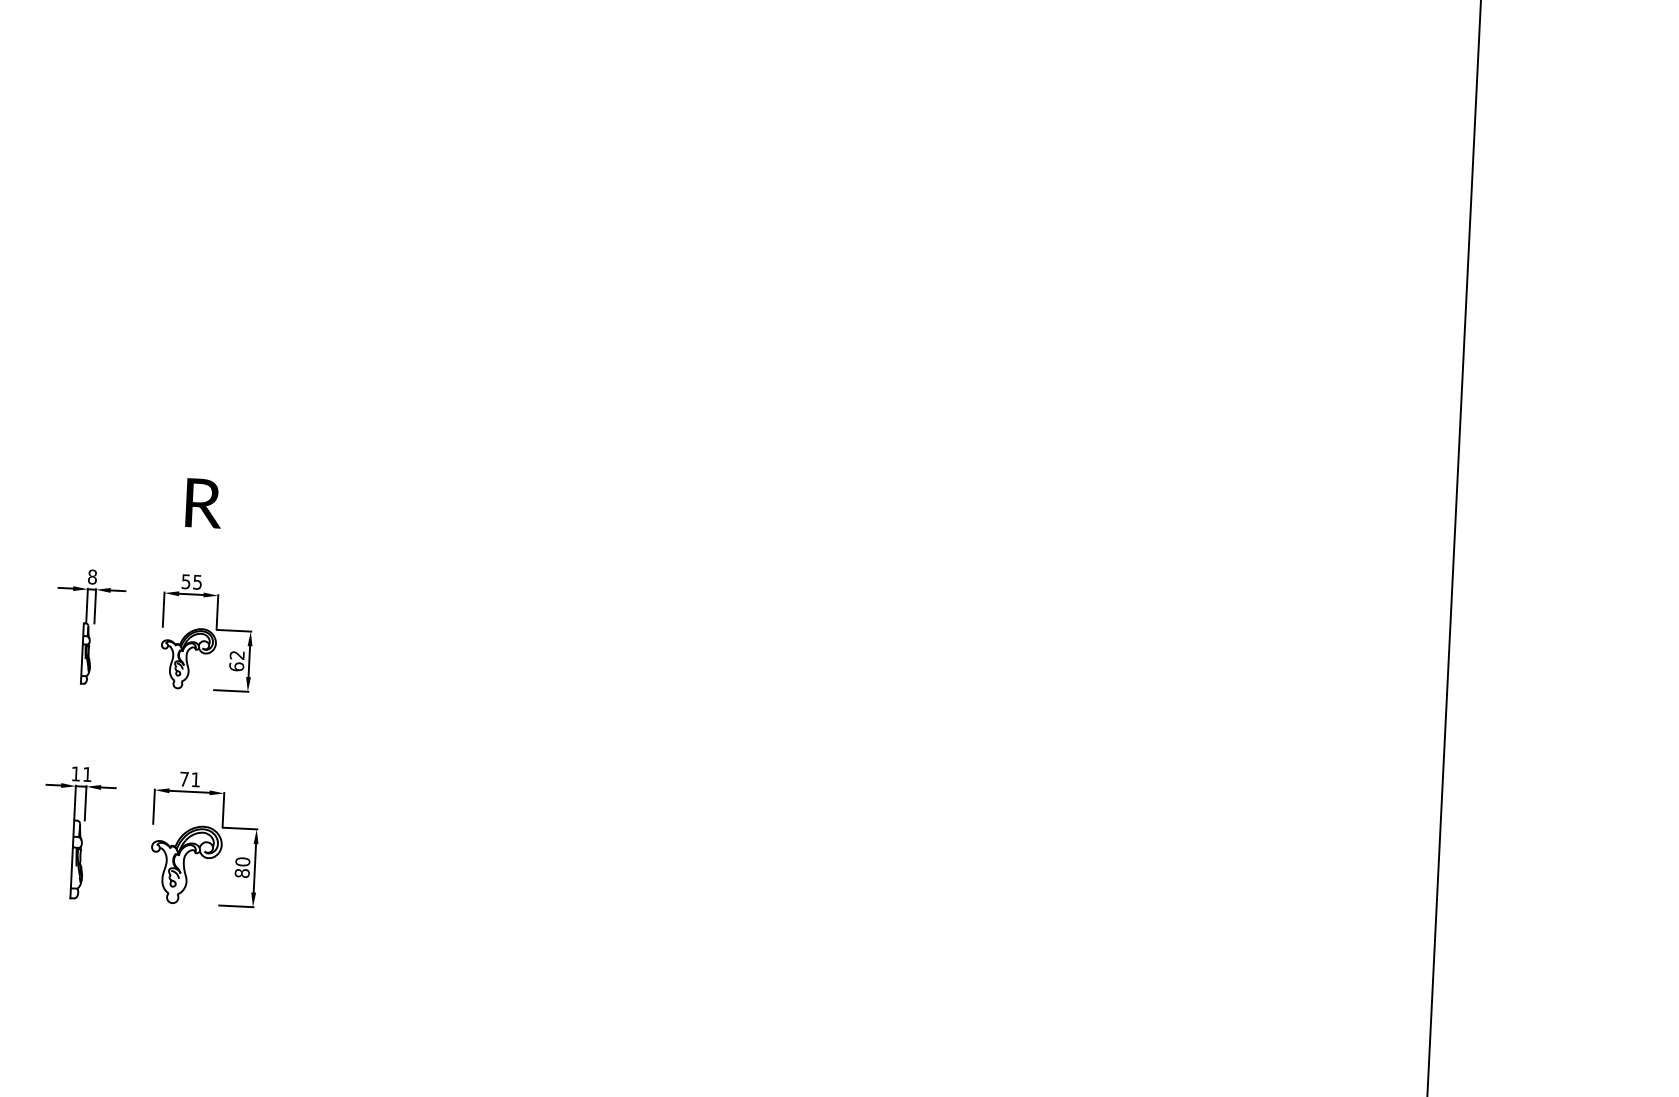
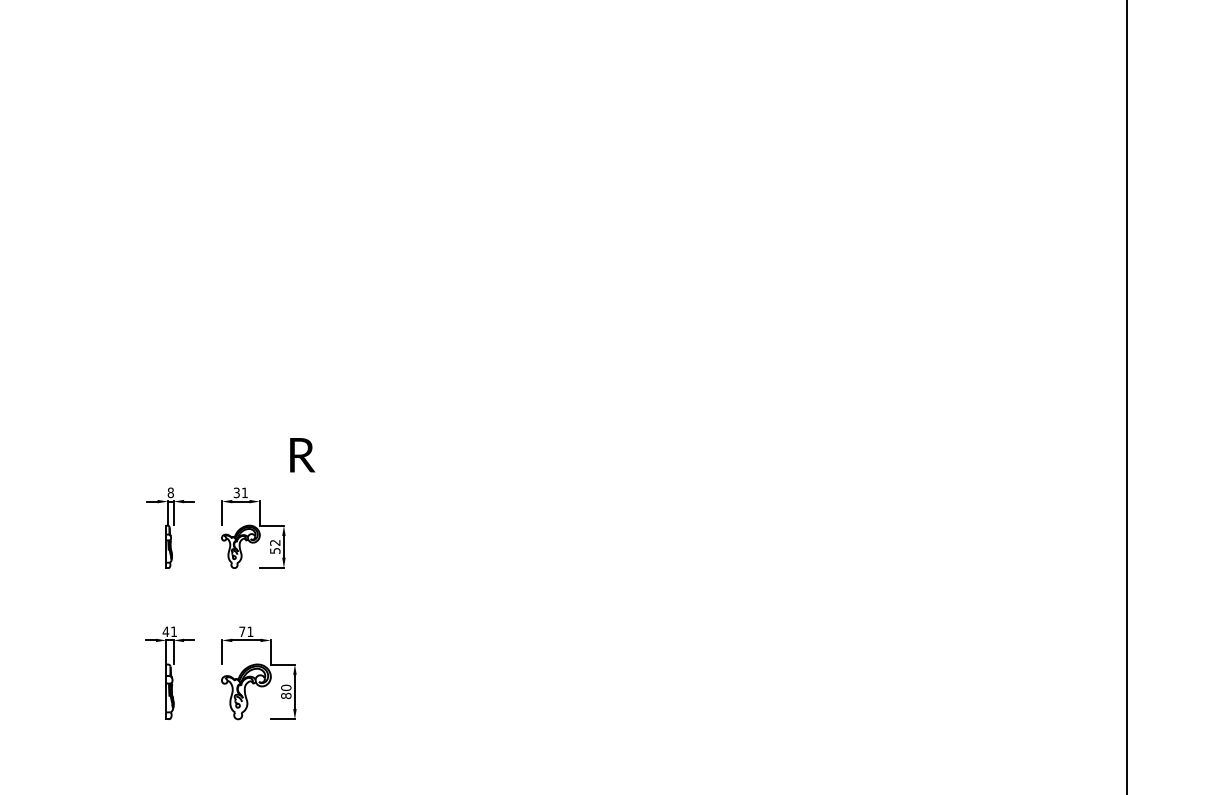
text: (203, 503) -> (302, 455), moved
text: (191, 581) -> (240, 492), 55 -> 31
text: (237, 666) -> (275, 550), 62 -> 52
text: (75, 773) -> (165, 631), 11 -> 41

